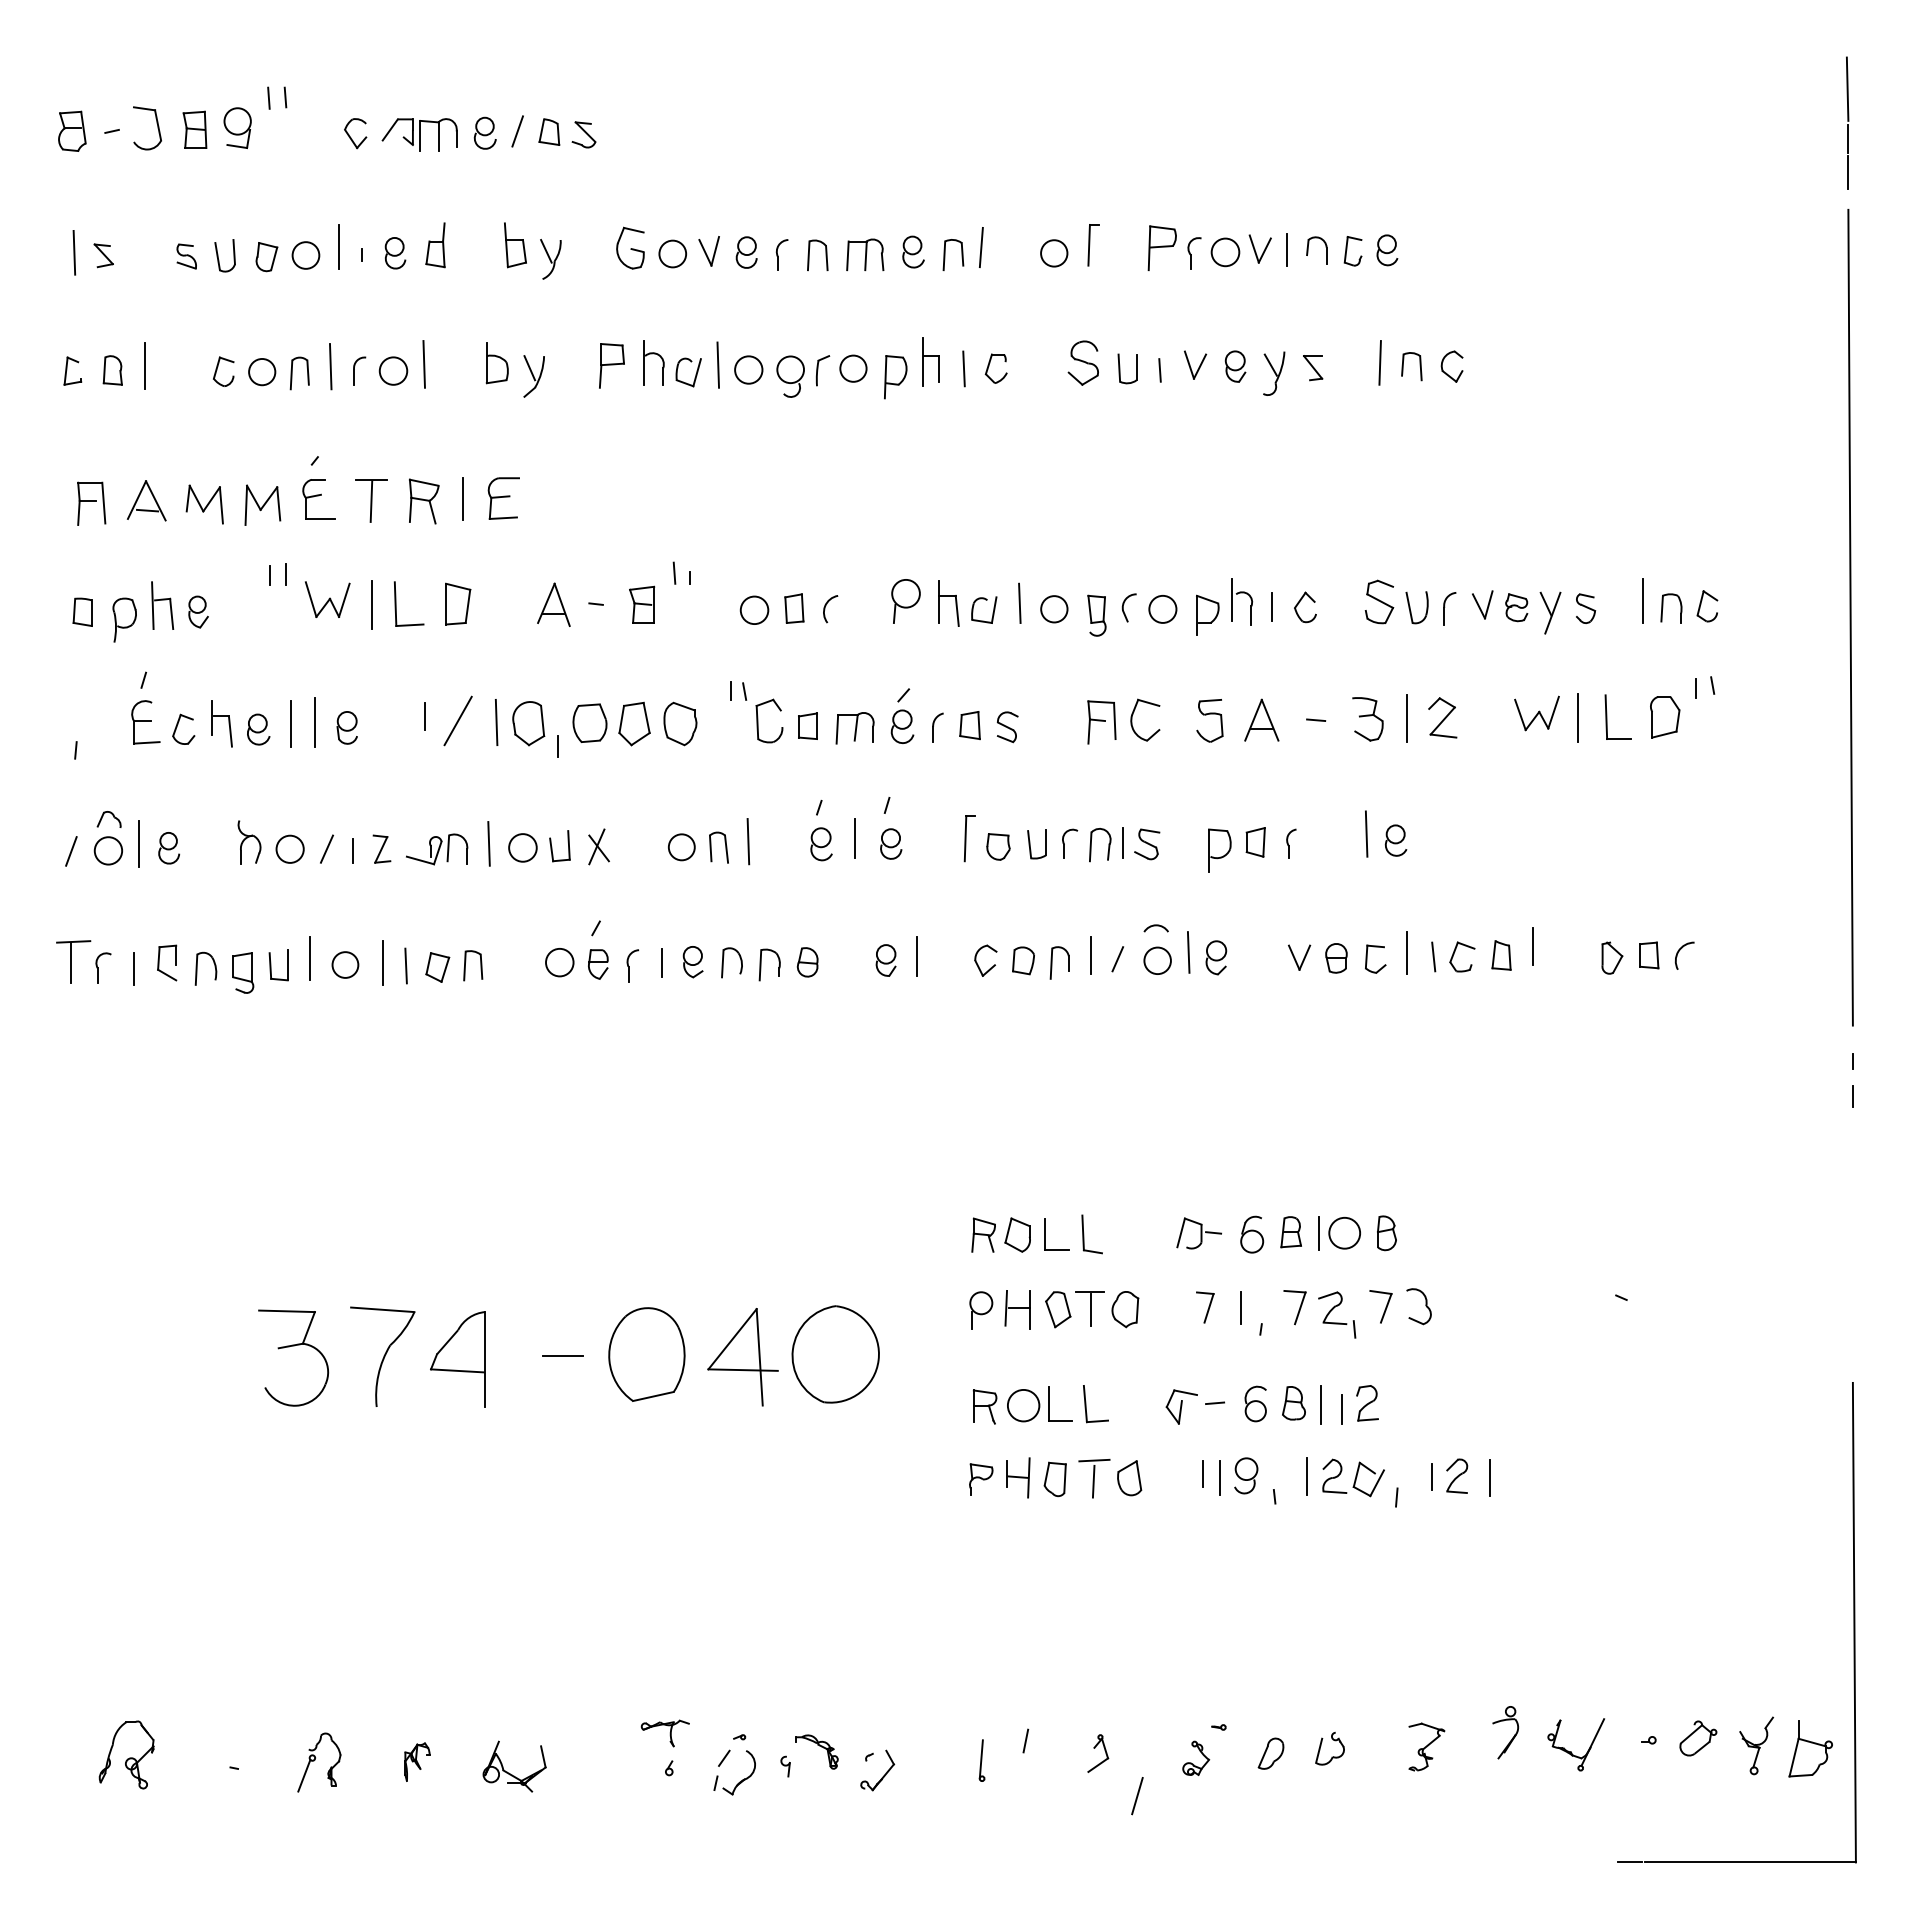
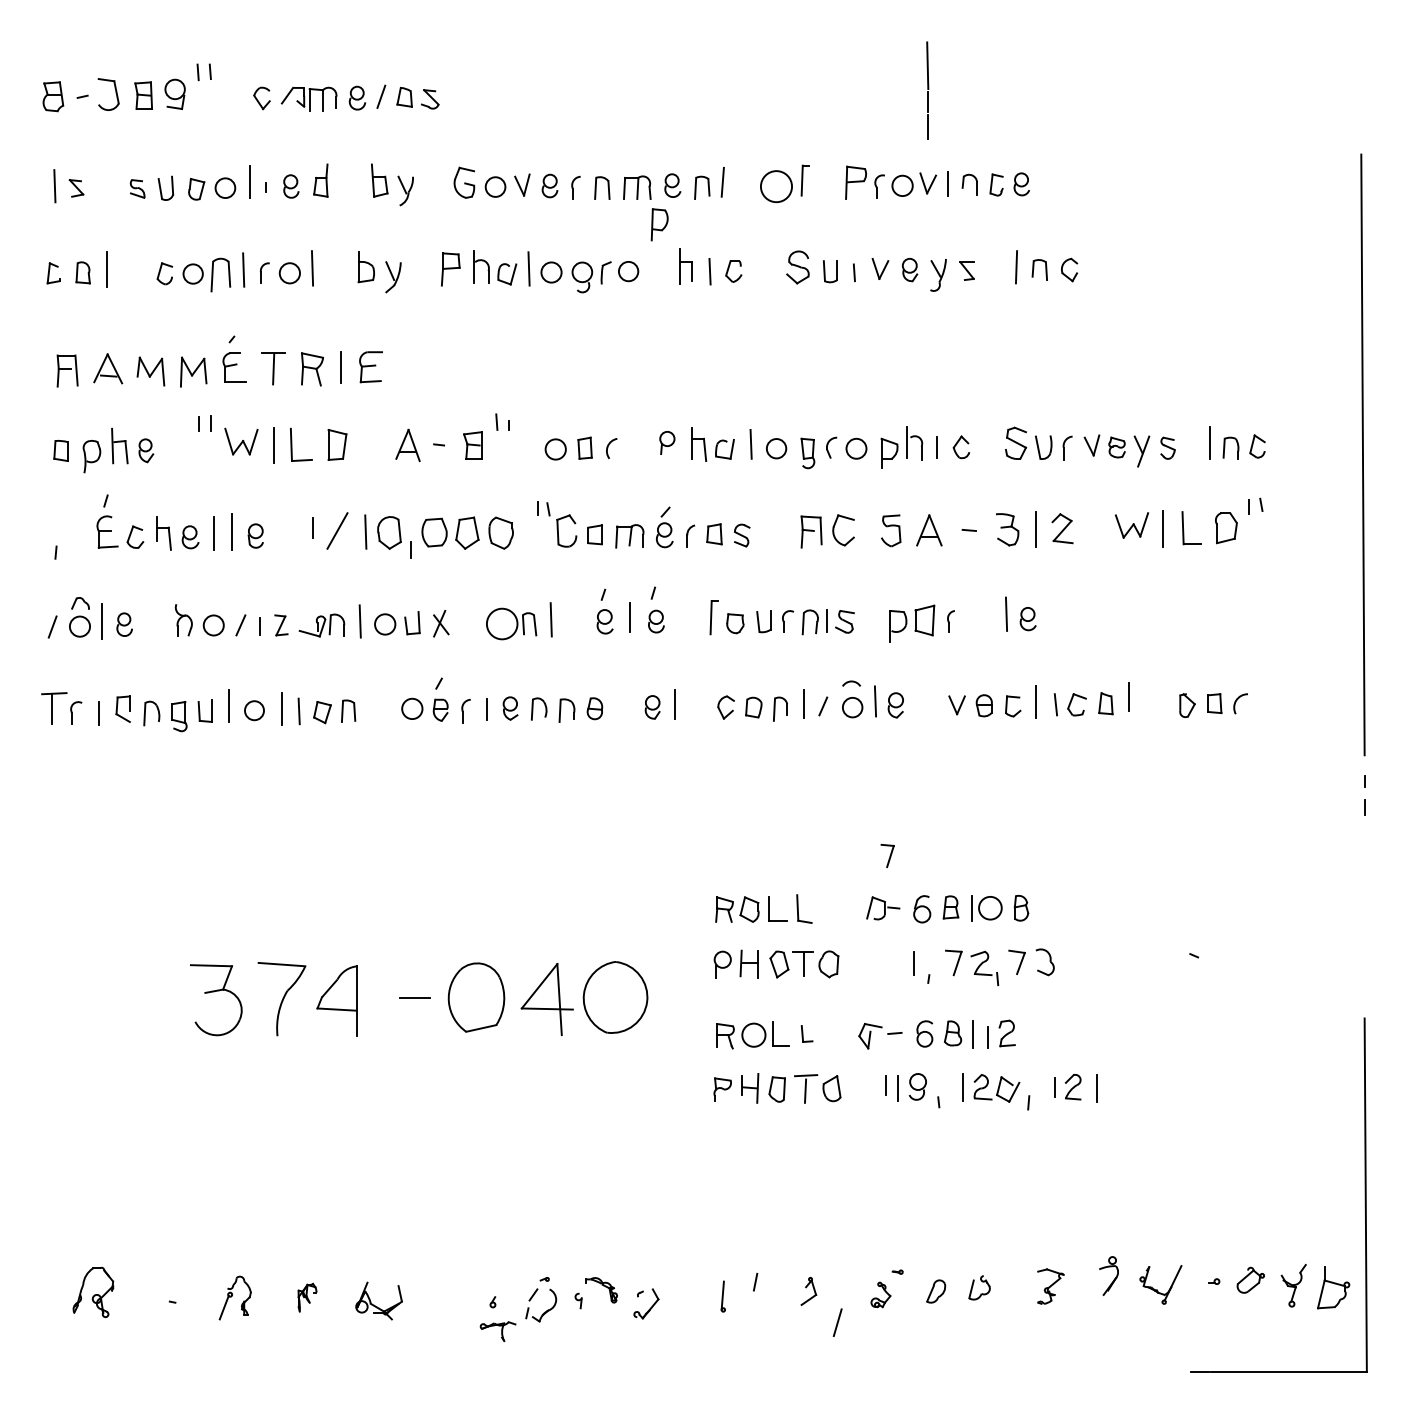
part: (1847, 122) -> (927, 90), moved
circle: (1054, 253) -> (776, 186), size x1.6
part: (299, 372) -> (220, 274), size x1.4
part: (895, 376) -> (659, 224), moved
part: (906, 600) -> (667, 442), size x0.7
part: (1255, 841) -> (924, 619), size x1.4
circle: (680, 846) -> (501, 623), size x1.6
part: (1204, 1306) -> (887, 855), moved
part: (1095, 1403) -> (806, 1033), size x0.6
part: (664, 1733) -> (497, 1331), moved

